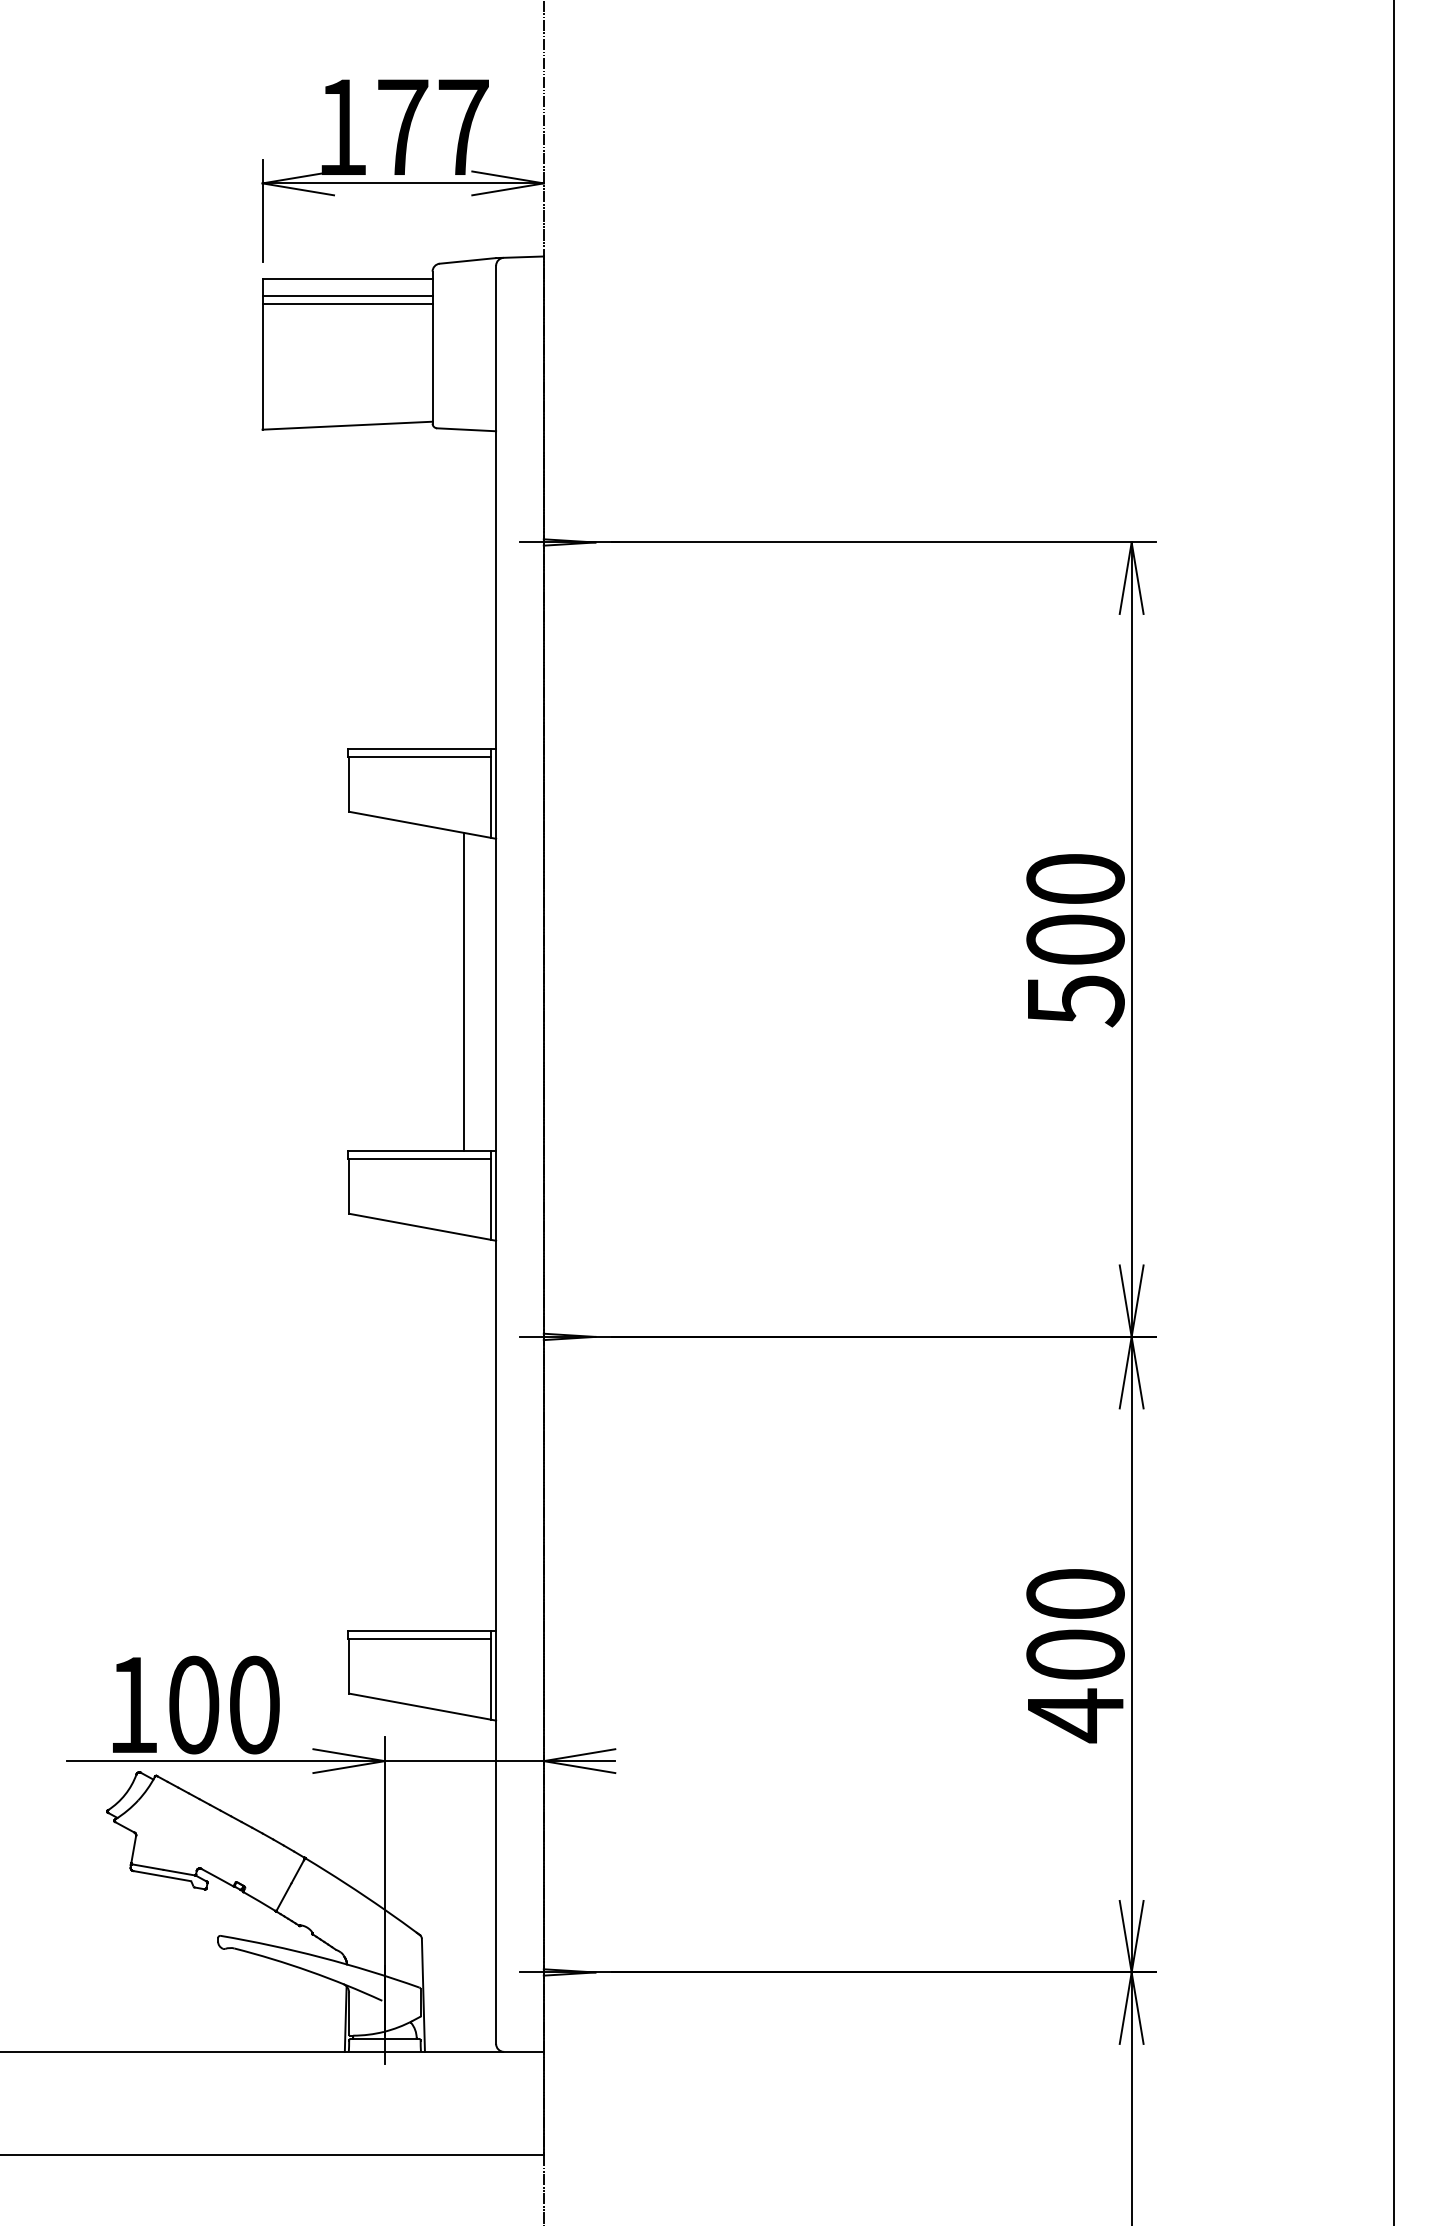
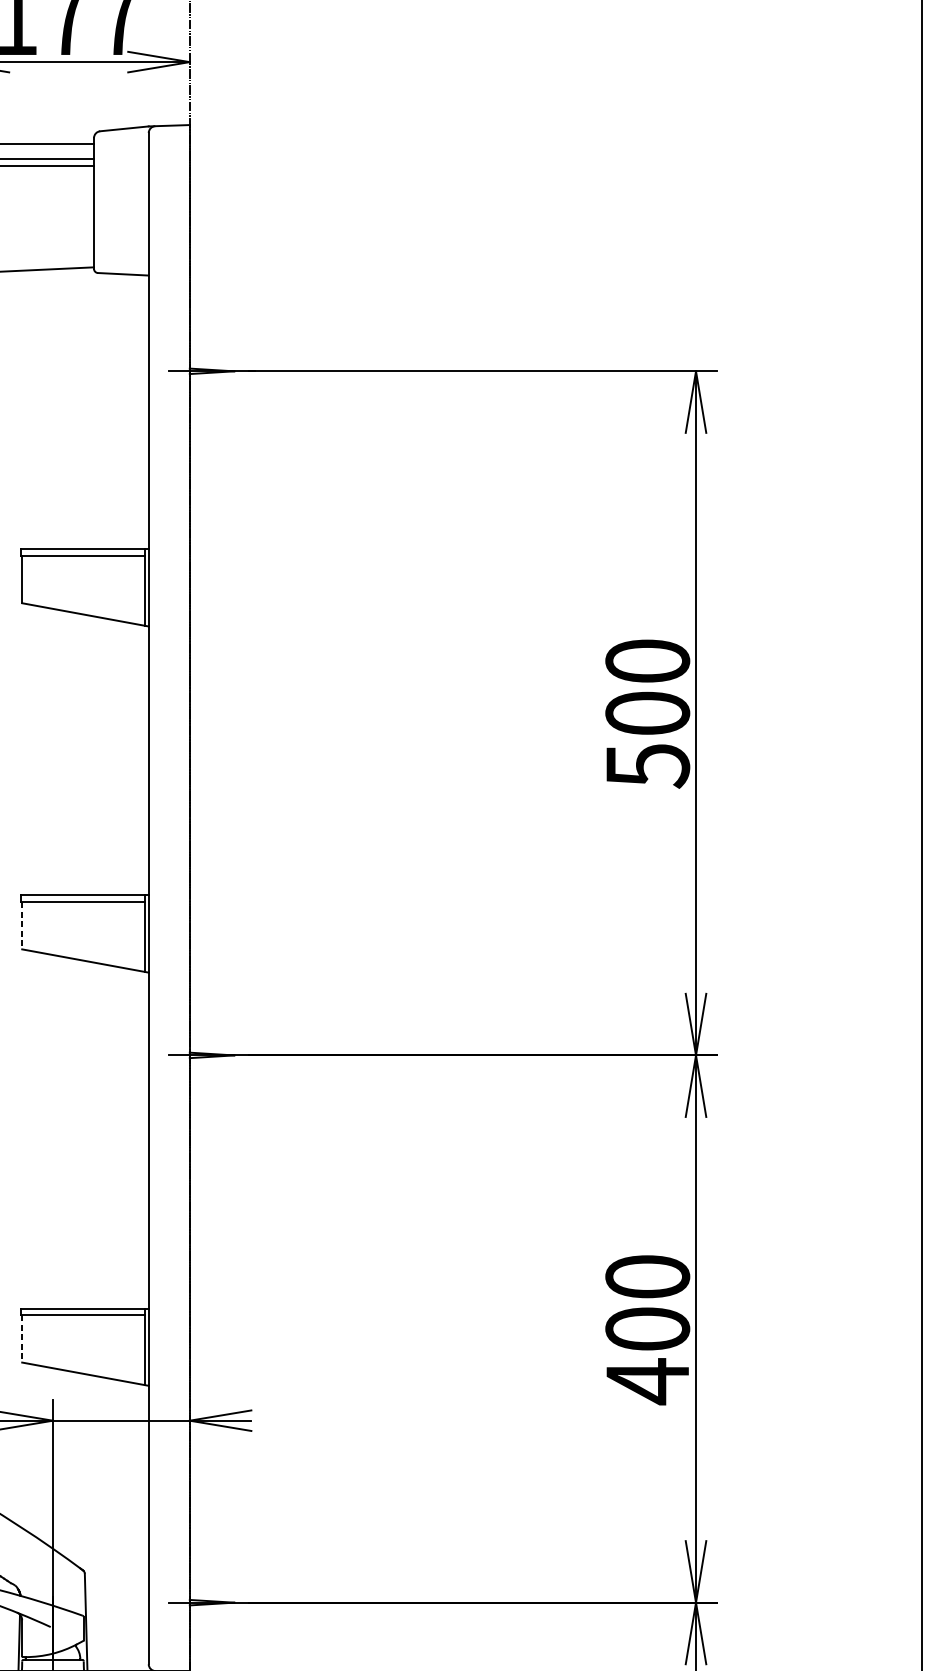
line: (464, 991) -> (121, 757), removed
line: (349, 1186) -> (22, 925), solid -> dashed
line: (349, 1666) -> (22, 1339), solid -> dashed

